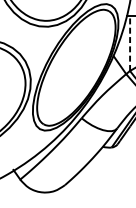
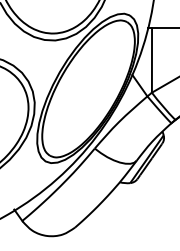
line: (129, 42) -> (151, 59), dashed -> solid

